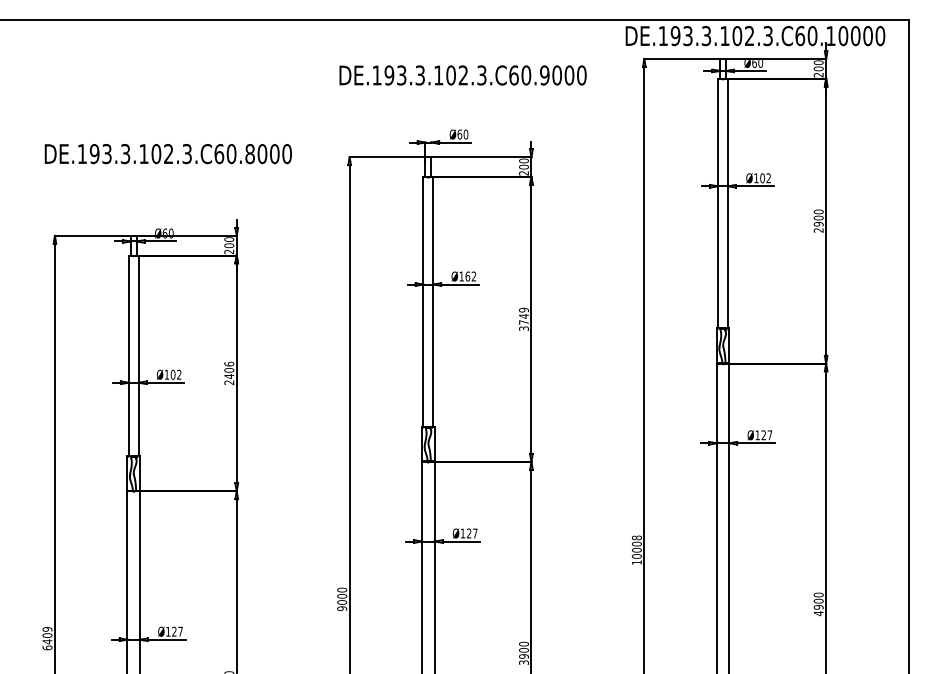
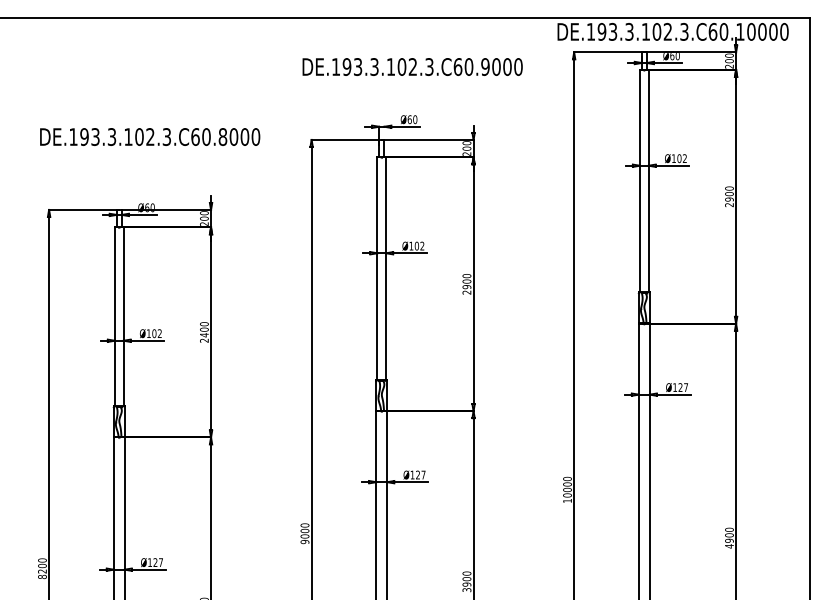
text: (467, 275) -> (416, 245), Ø162 -> Ø102
text: (523, 319) -> (466, 284), 3749 -> 2900
text: (228, 363) -> (203, 323), 2406 -> 2400
text: (636, 537) -> (567, 478), 10008 -> 10000
text: (47, 638) -> (42, 568), 6409 -> 8200

